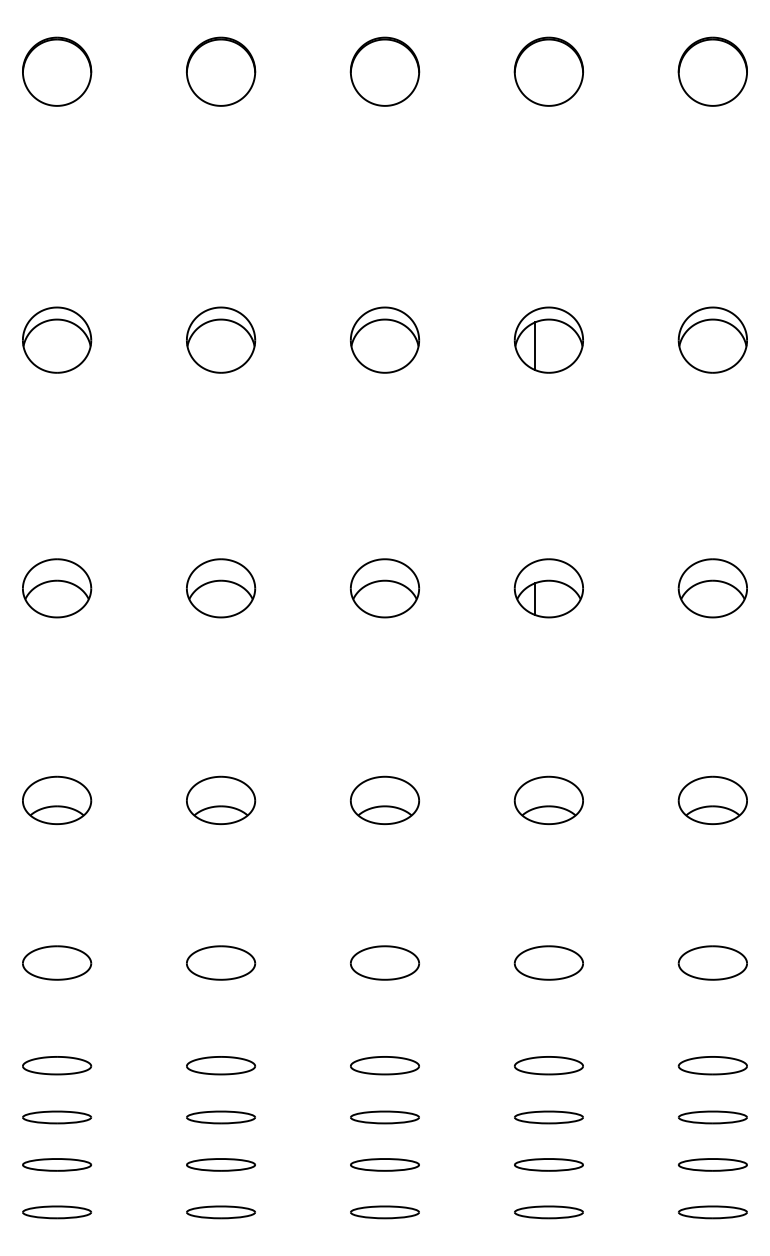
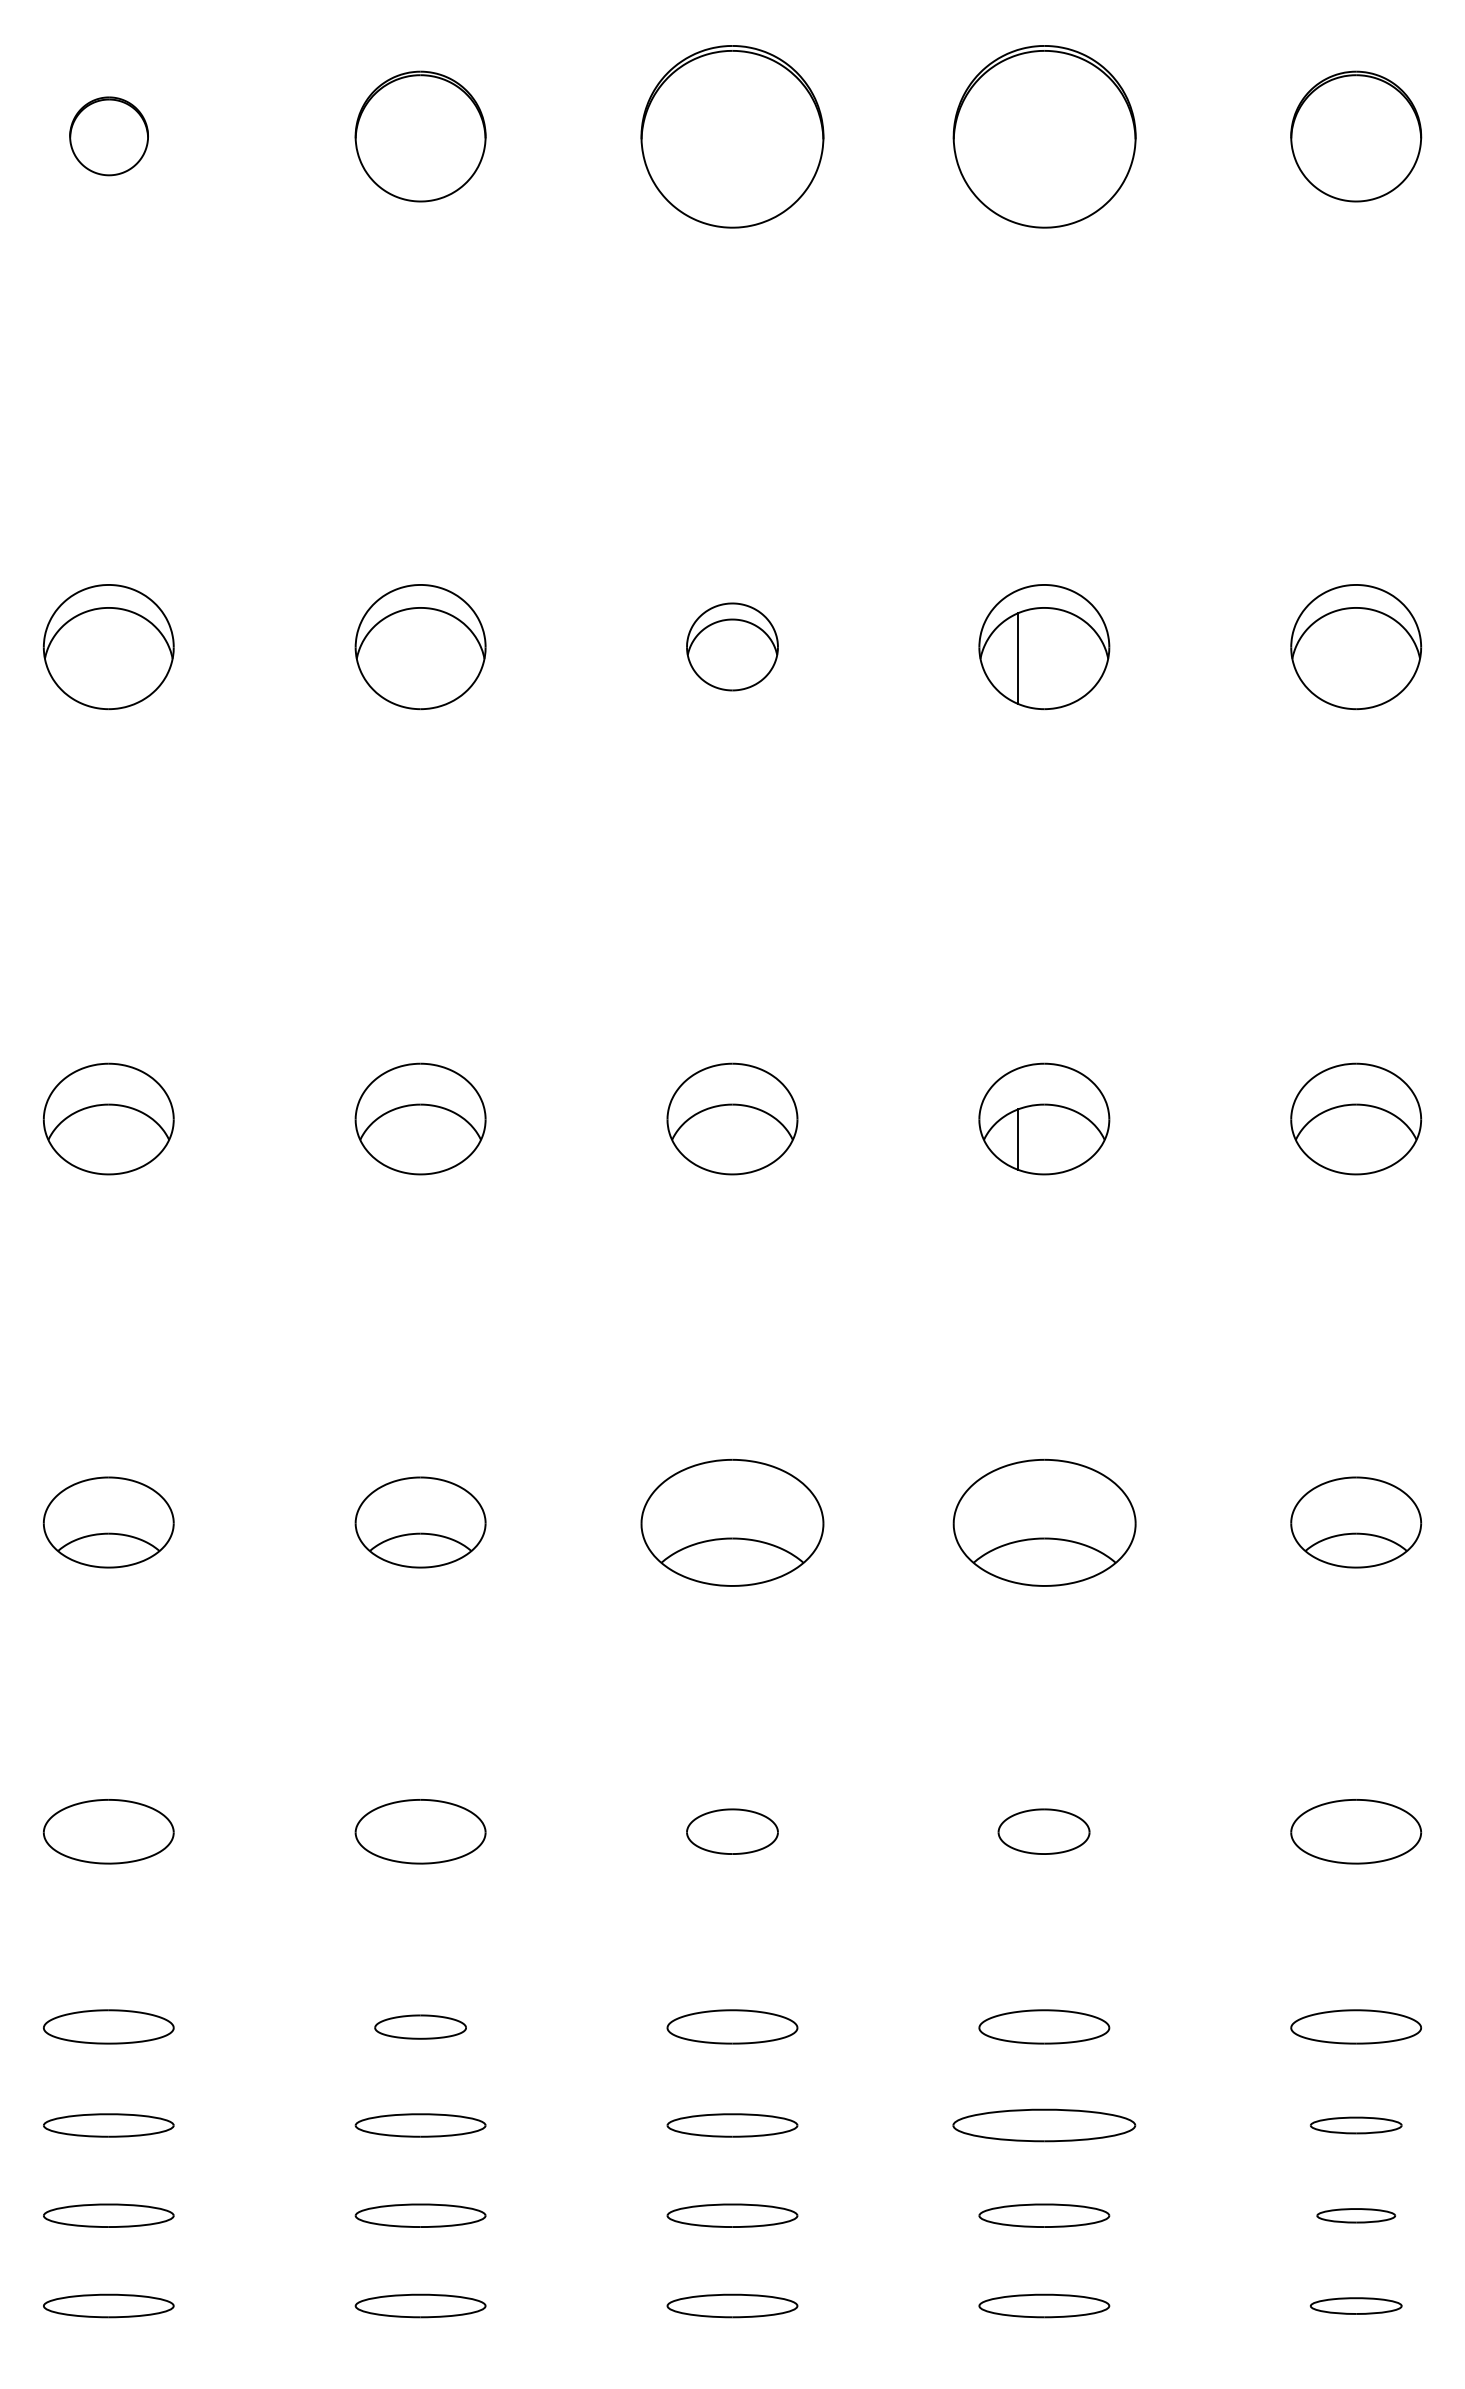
part: (57, 71) -> (109, 136), size x0.6
part: (384, 71) -> (731, 136), size x1.4
part: (548, 71) -> (1043, 136), size x1.4
part: (384, 339) -> (731, 645), size x0.7
part: (384, 799) -> (731, 1520), size x1.4
part: (548, 799) -> (1043, 1520), size x1.4
part: (384, 962) -> (731, 1830), size x0.7
part: (548, 962) -> (1043, 1830), size x0.7
part: (220, 1065) -> (419, 2026), size x0.7
part: (548, 1117) -> (1043, 2125), size x1.4
part: (712, 1117) -> (1355, 2125), size x0.7
part: (712, 1164) -> (1355, 2214), size x0.6
part: (712, 1212) -> (1355, 2306), size x0.7

